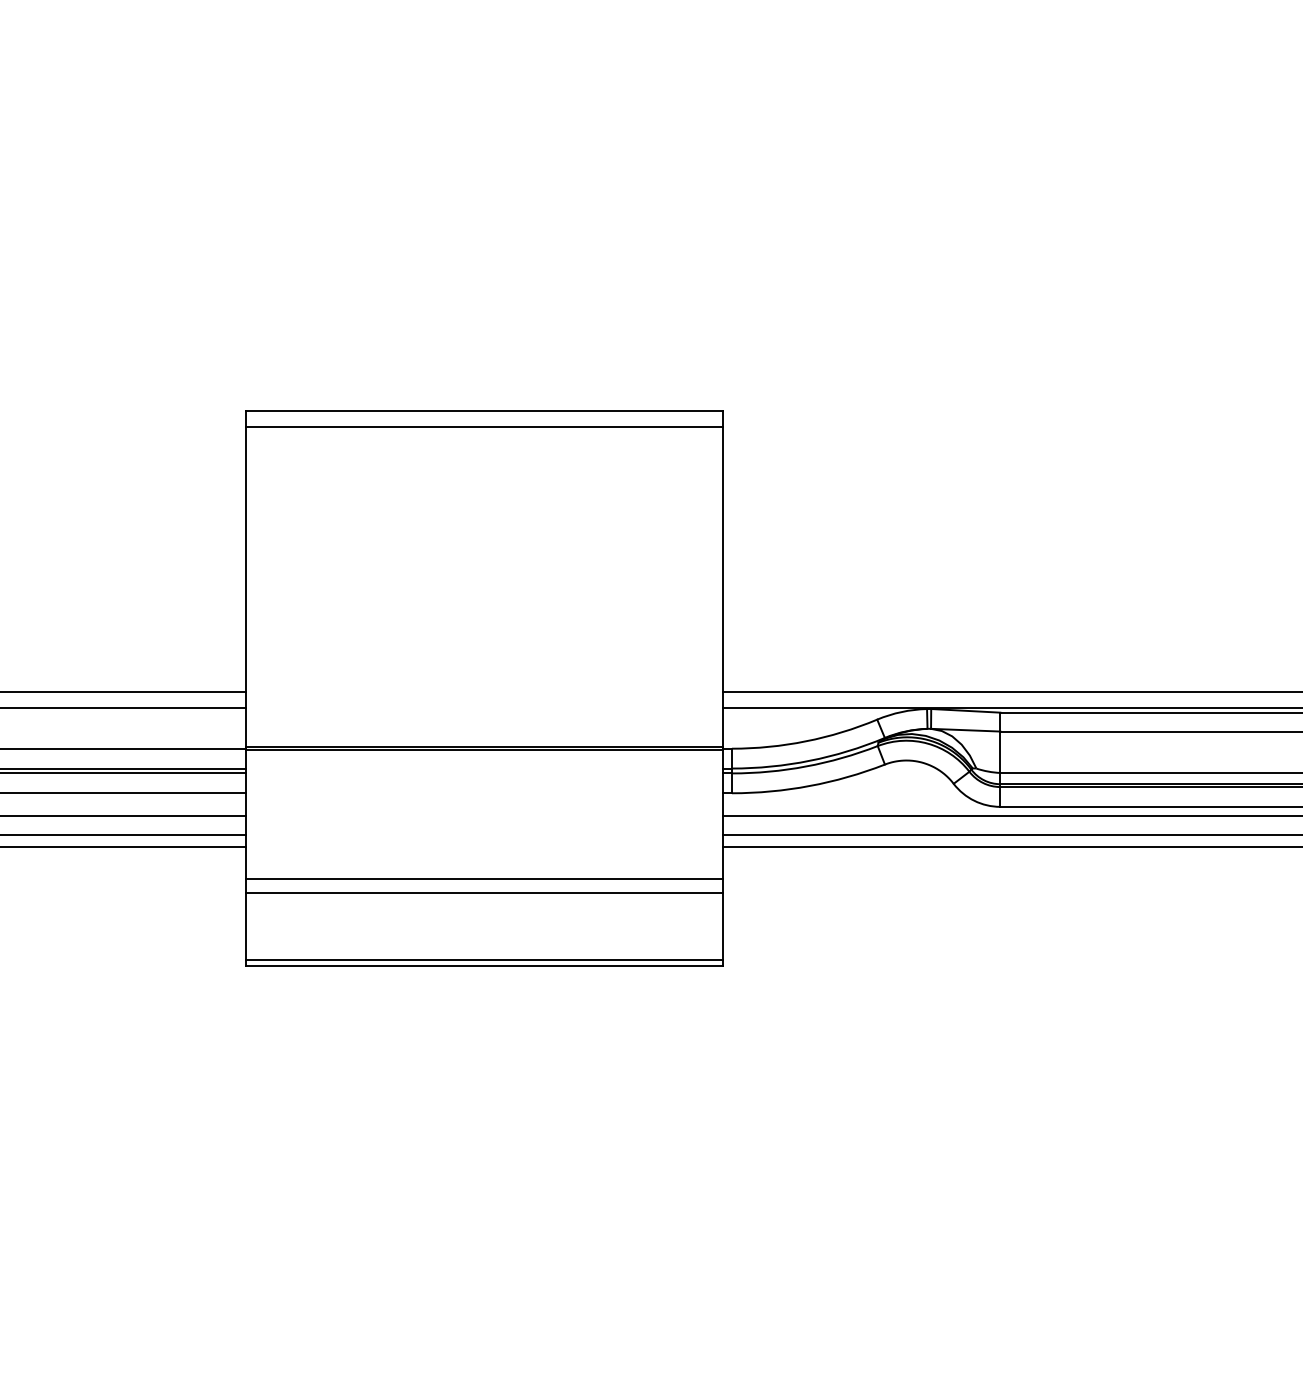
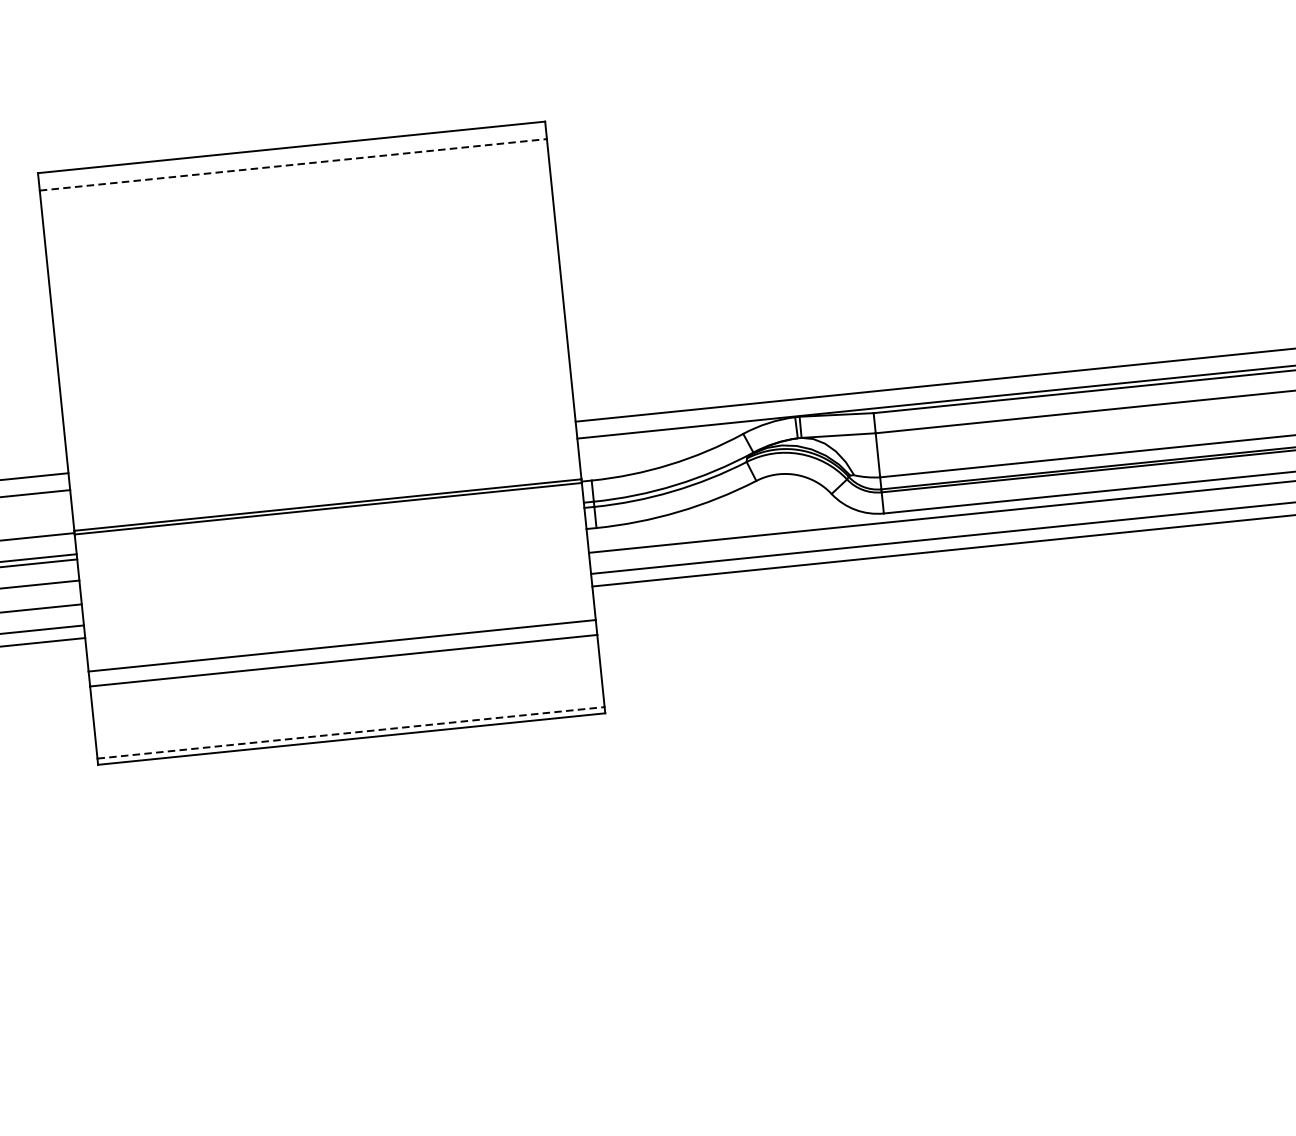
line: (484, 427) -> (293, 165), solid -> dashed
line: (484, 960) -> (351, 732), solid -> dashed

